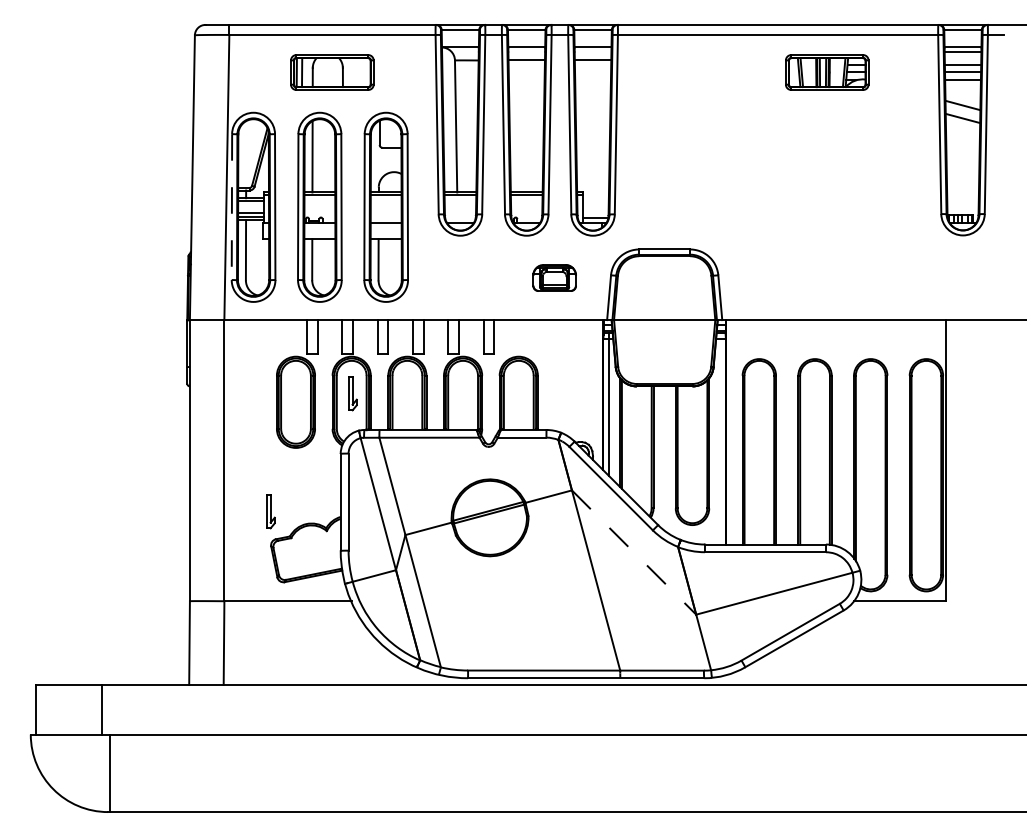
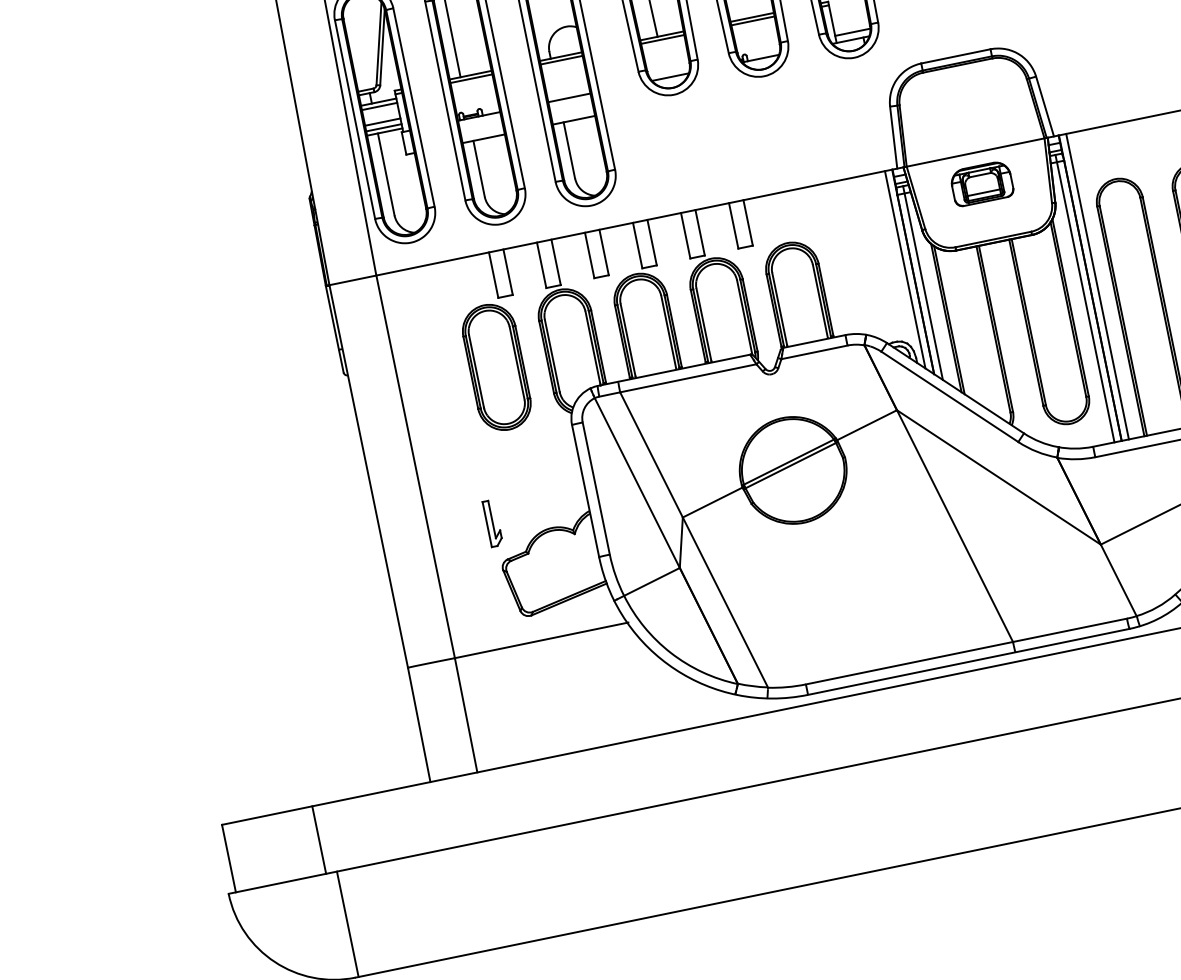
line: (231, 207) -> (354, 120), dashed -> solid
part: (554, 277) -> (981, 183), moved
line: (598, 392) -> (905, 269), added
part: (352, 393) -> (571, 339), removed
line: (731, 432) -> (1097, 286), added
line: (720, 438) -> (1084, 298), added
line: (634, 552) -> (999, 477), dashed -> solid

